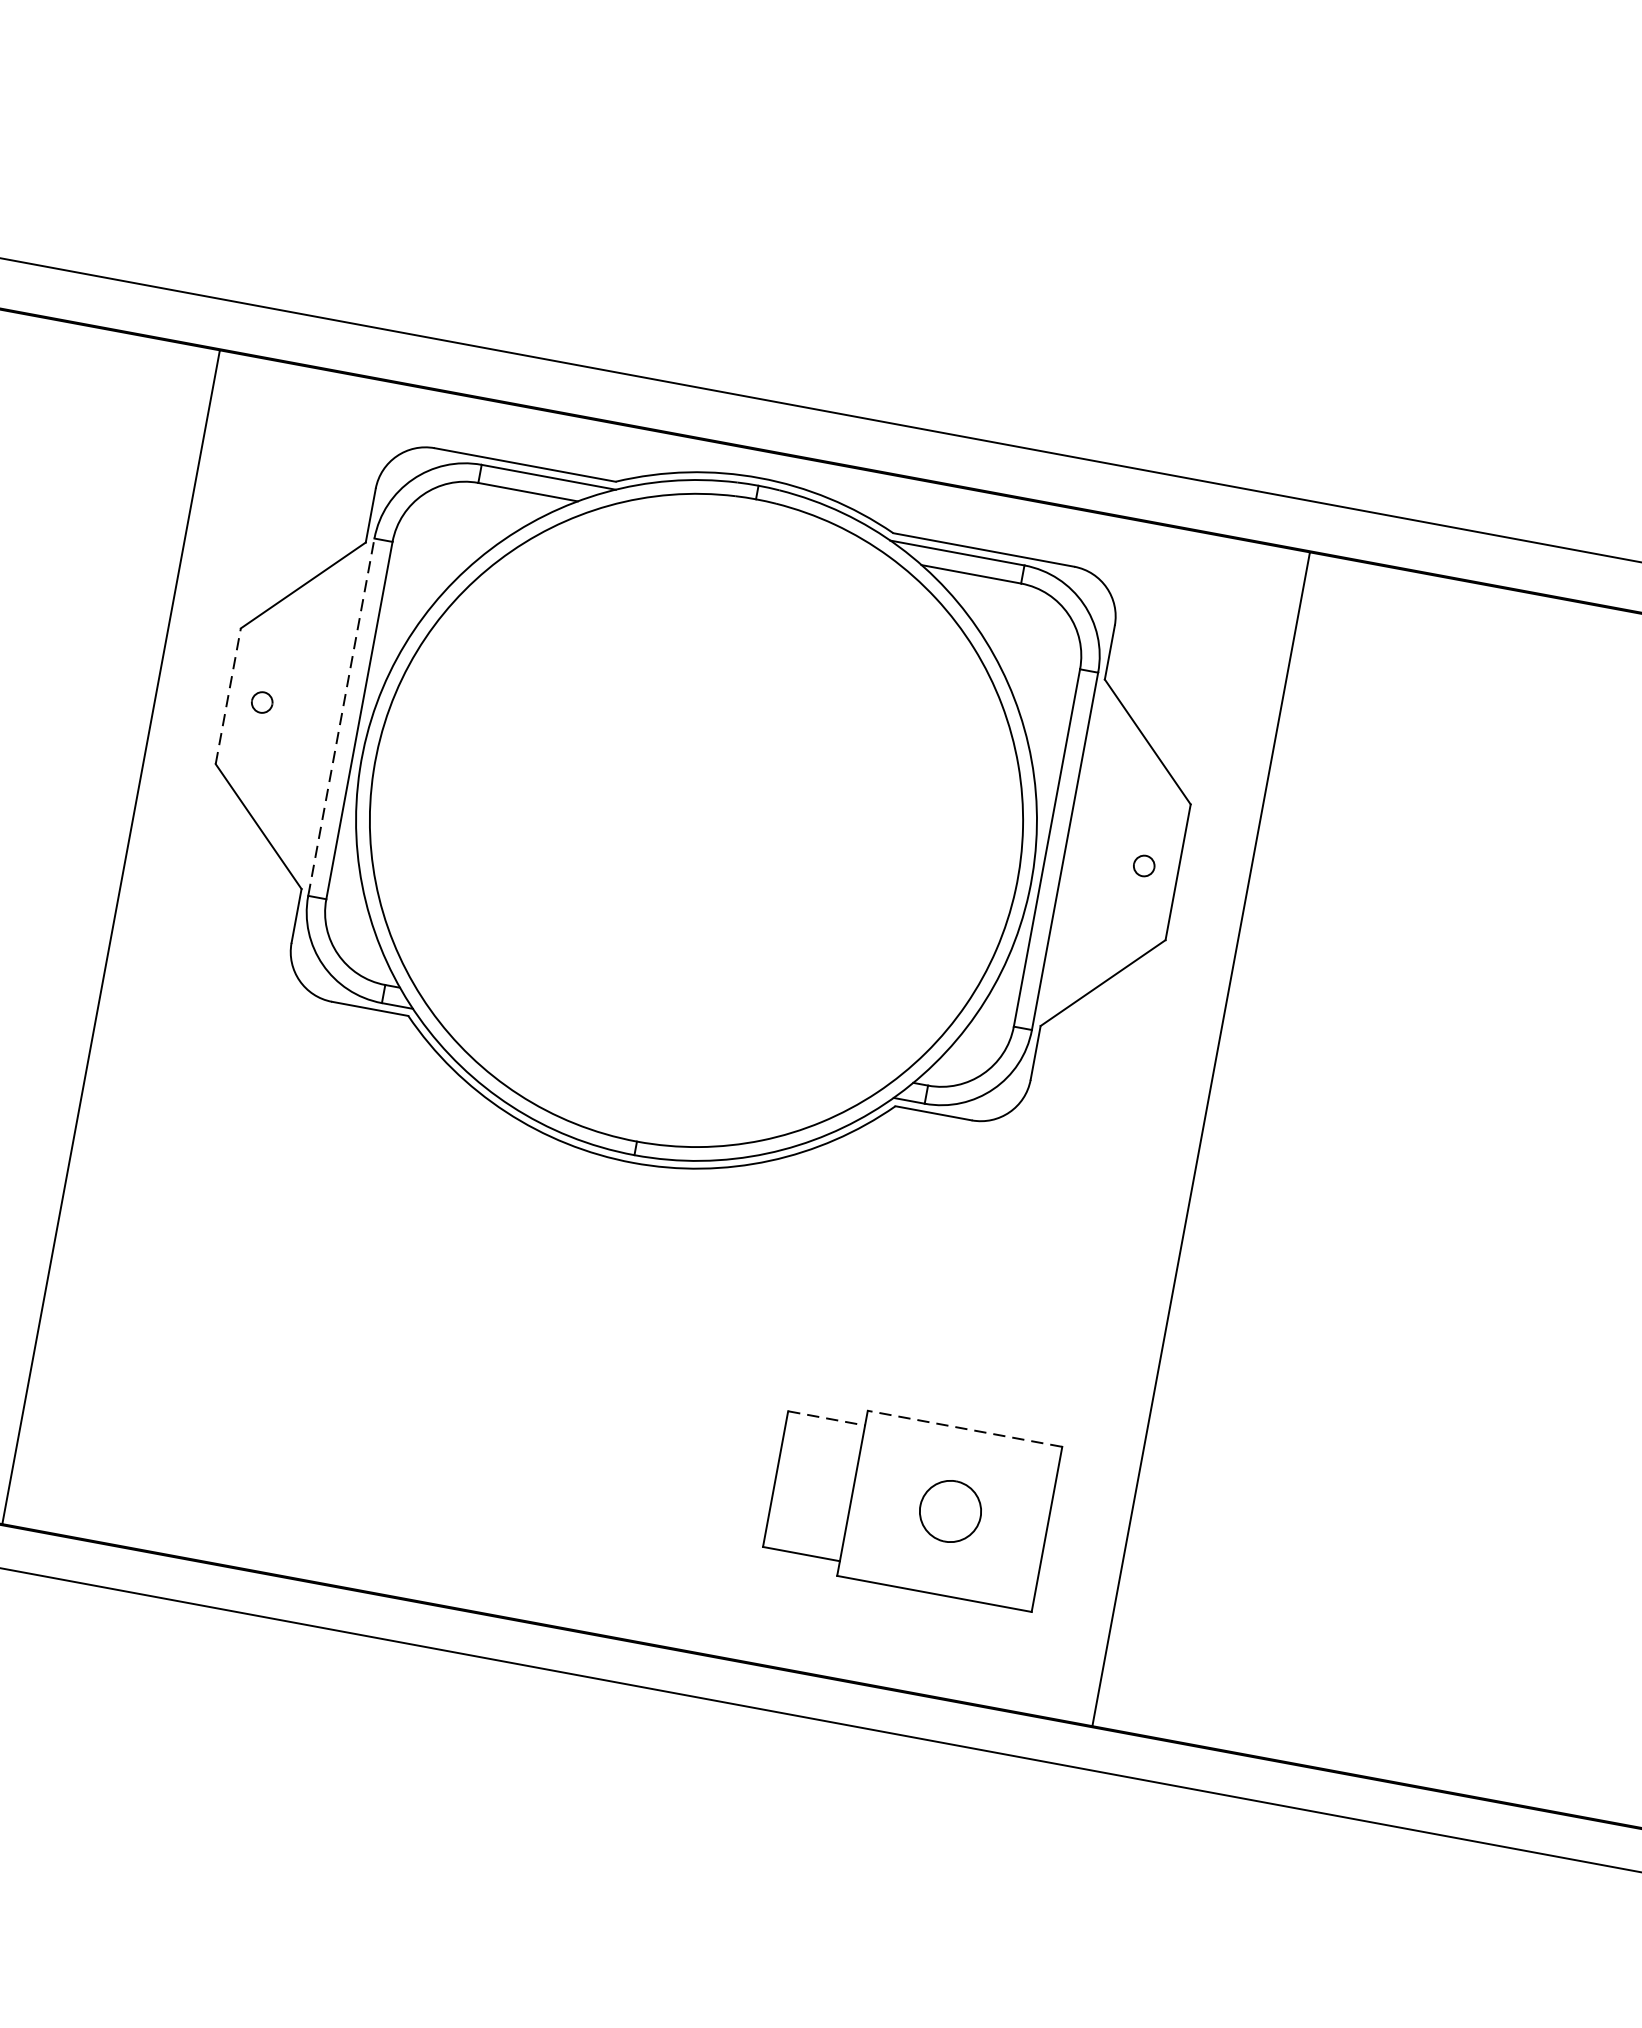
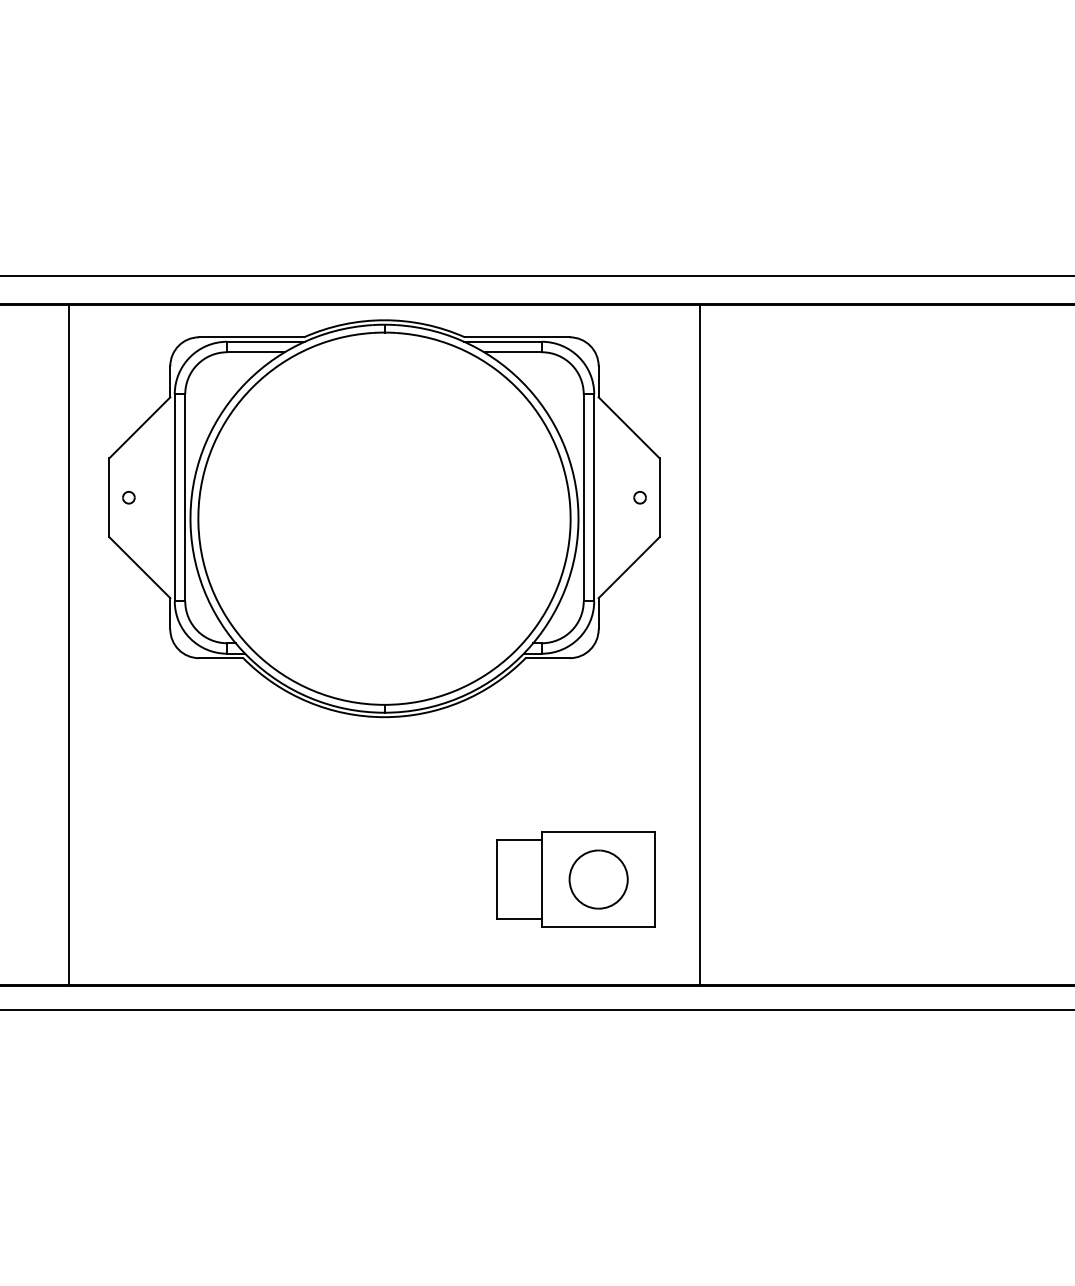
line: (228, 695) -> (109, 497), dashed -> solid
line: (340, 716) -> (174, 497), dashed -> solid
line: (828, 1419) -> (520, 840), dashed -> solid
line: (963, 1428) -> (597, 831), dashed -> solid
part: (950, 1511) -> (598, 879), size x1.67

